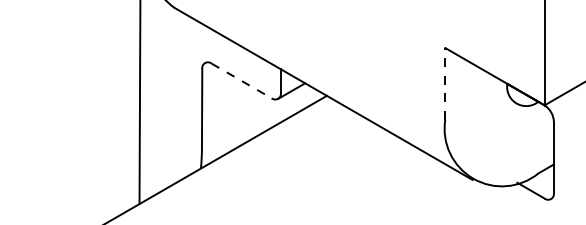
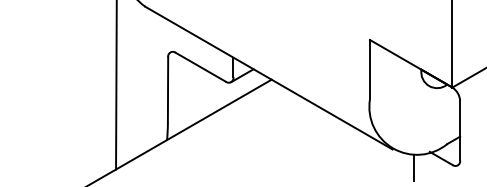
line: (241, 80) -> (200, 66), dashed -> solid
line: (445, 83) -> (370, 69), dashed -> solid
line: (498, 202) -> (414, 168), added

